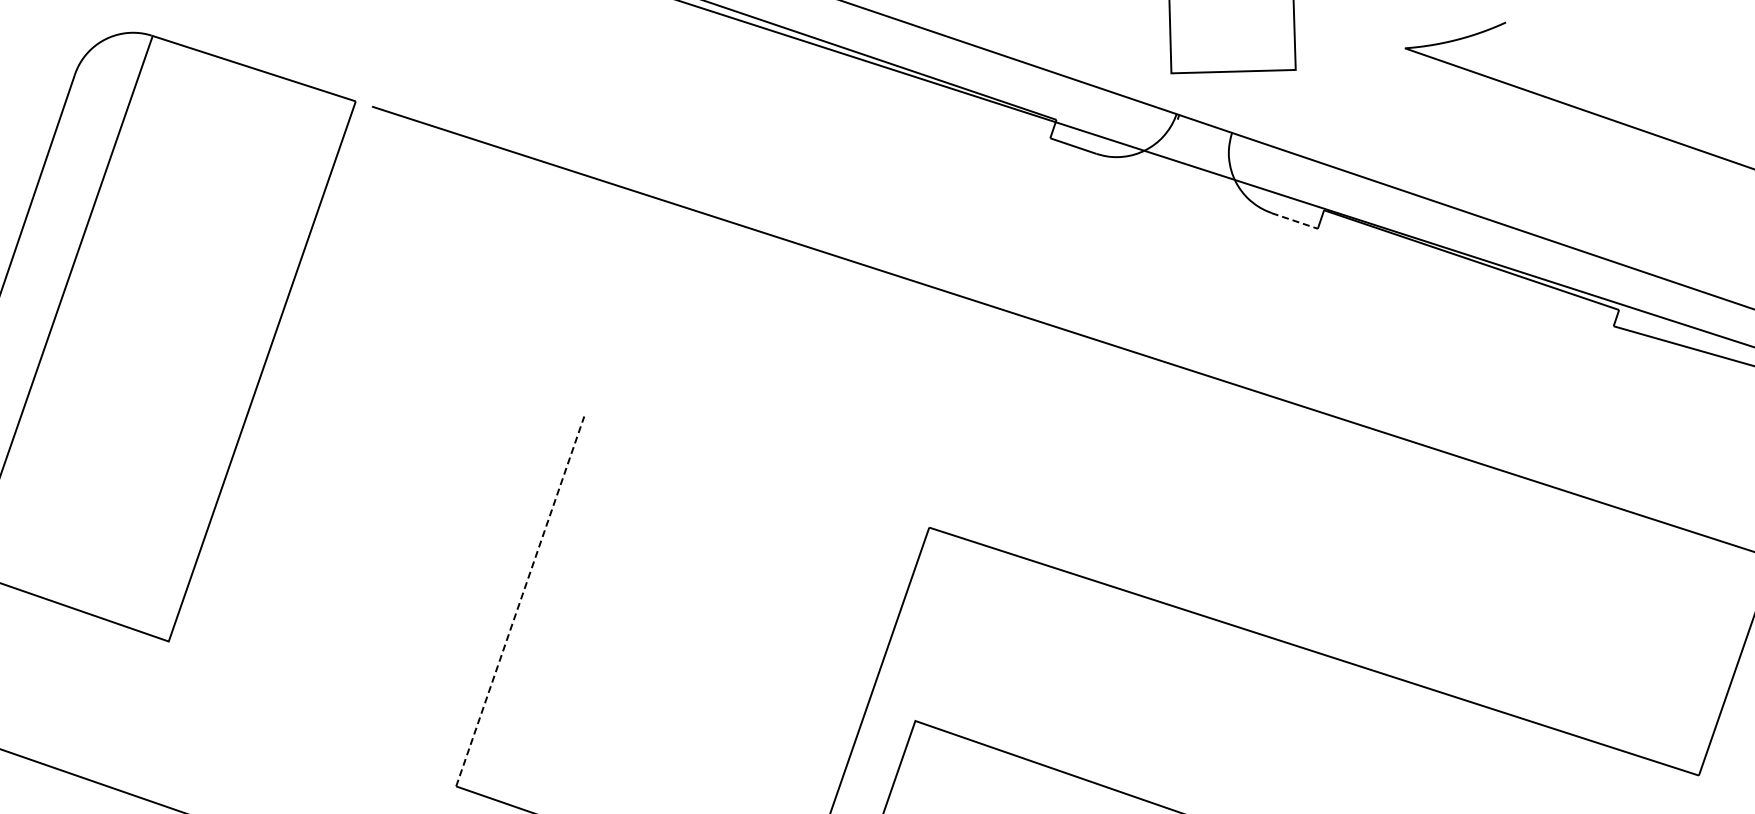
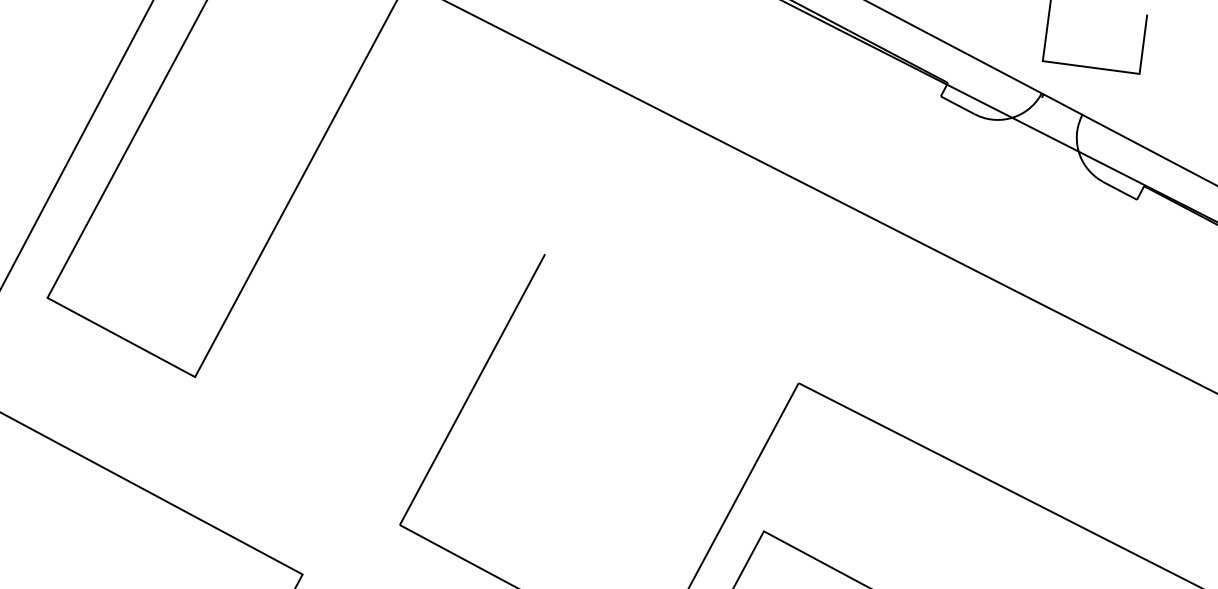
line: (1295, 221) -> (1120, 191), dashed -> solid
line: (520, 601) -> (472, 389), dashed -> solid

